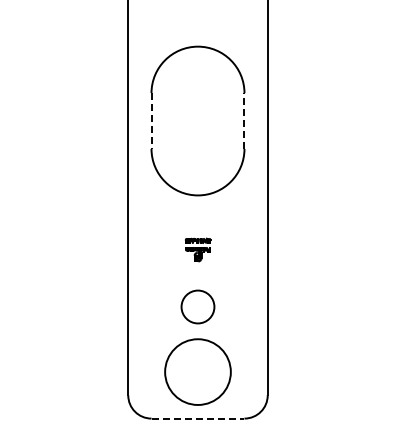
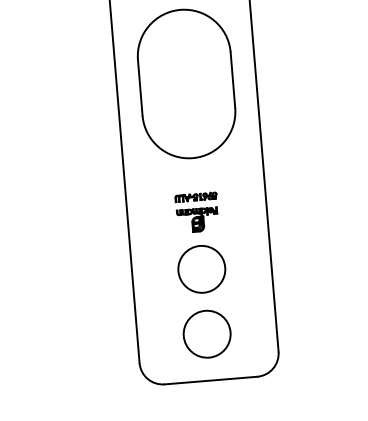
line: (151, 121) -> (140, 88), dashed -> solid
line: (244, 121) -> (232, 80), dashed -> solid
part: (197, 249) -> (196, 212), size x1.67
circle: (197, 306) -> (201, 268), size x1.43
circle: (197, 371) -> (206, 333), size x0.71
line: (198, 418) -> (211, 380), dashed -> solid

